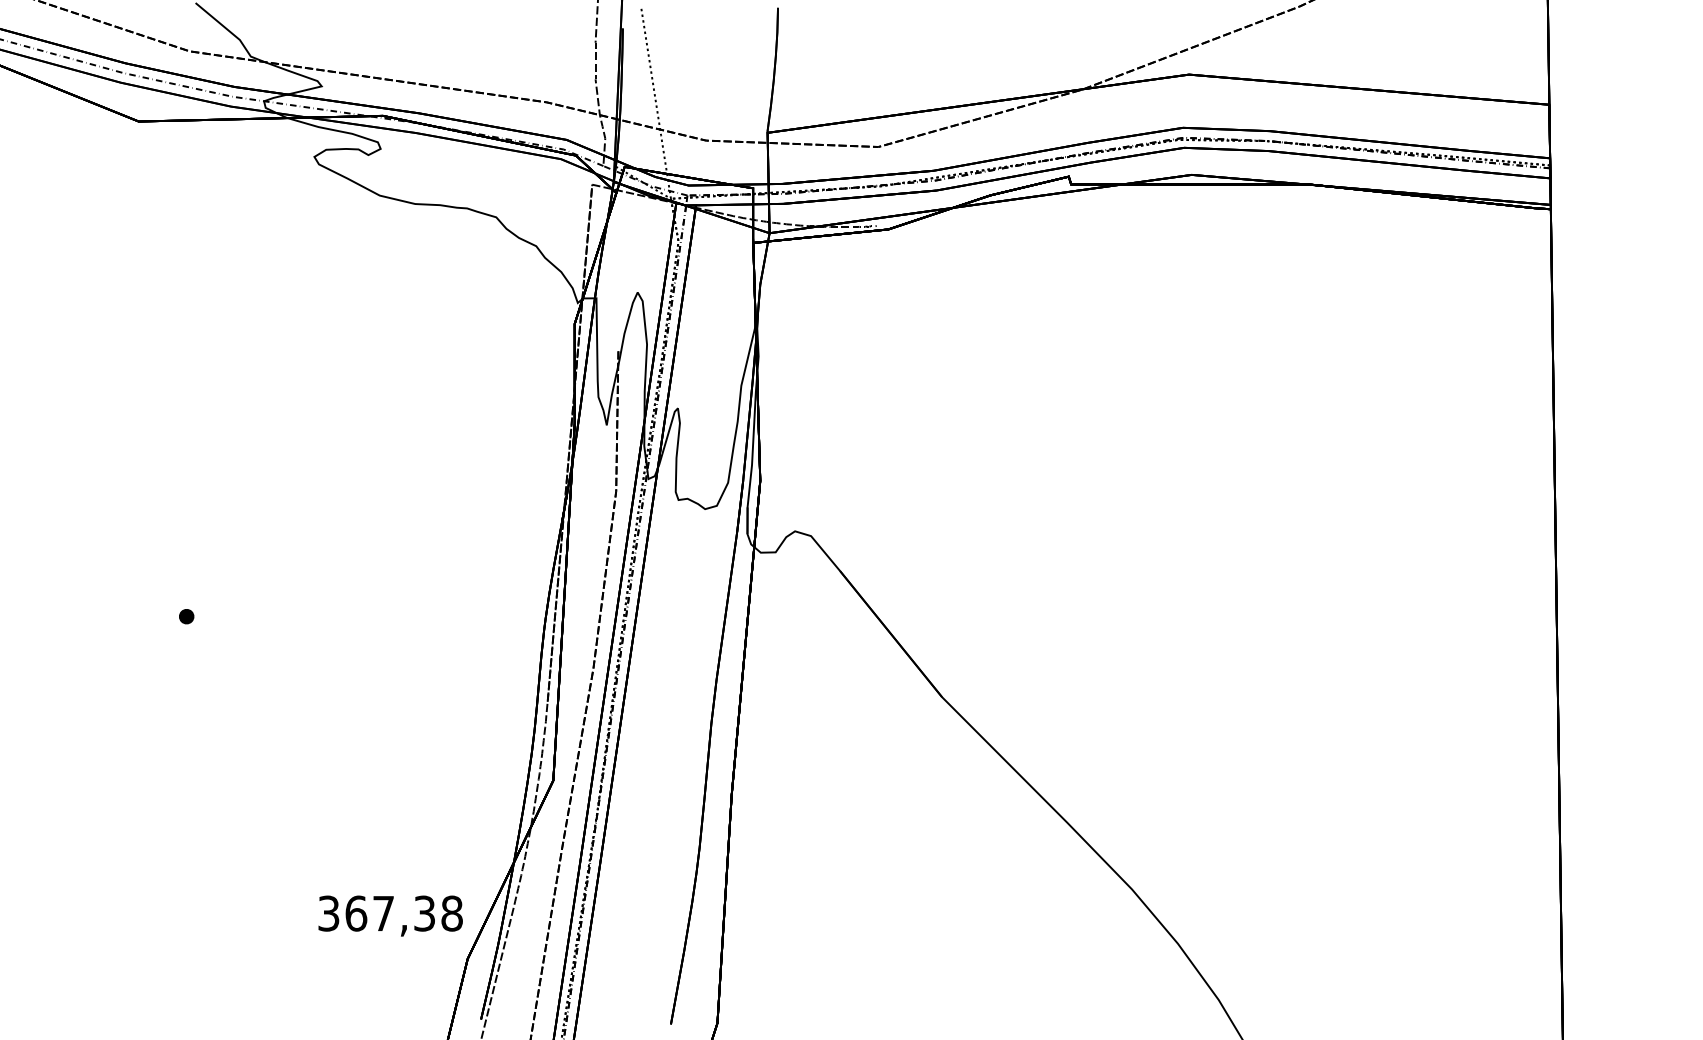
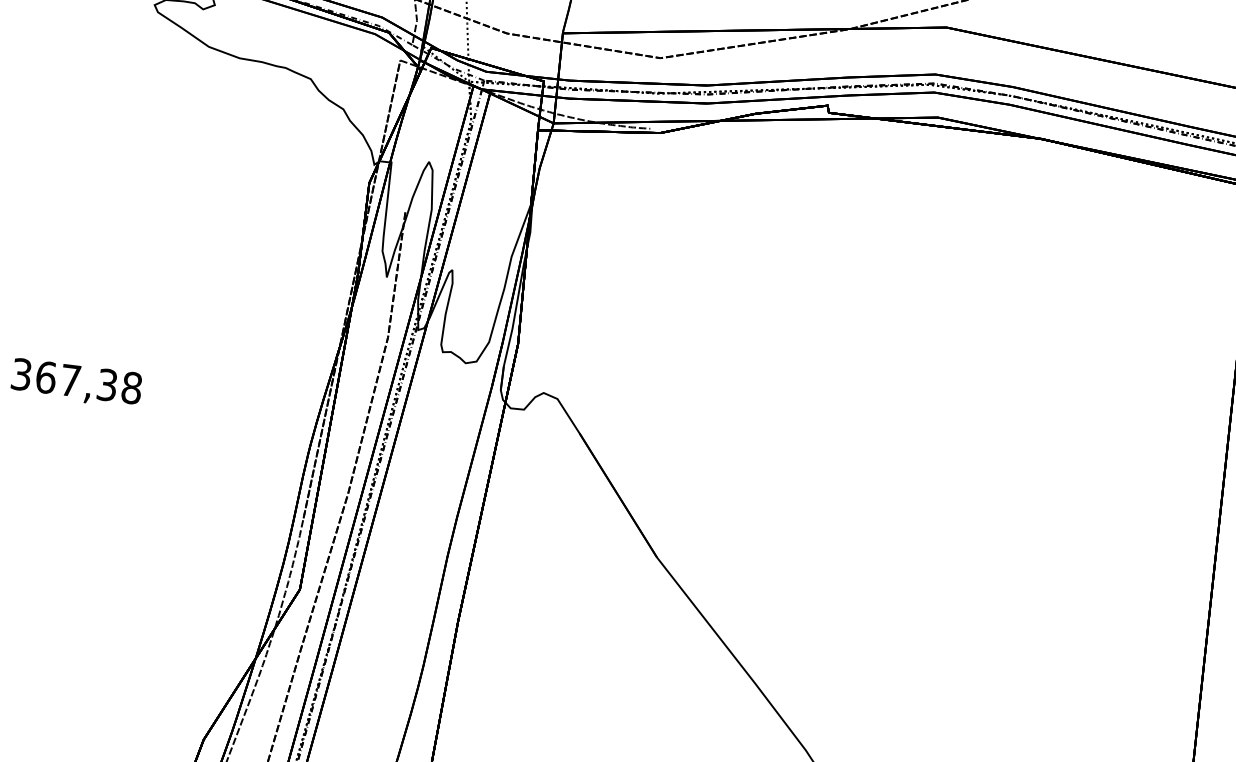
text: (390, 915) -> (76, 383), moved

